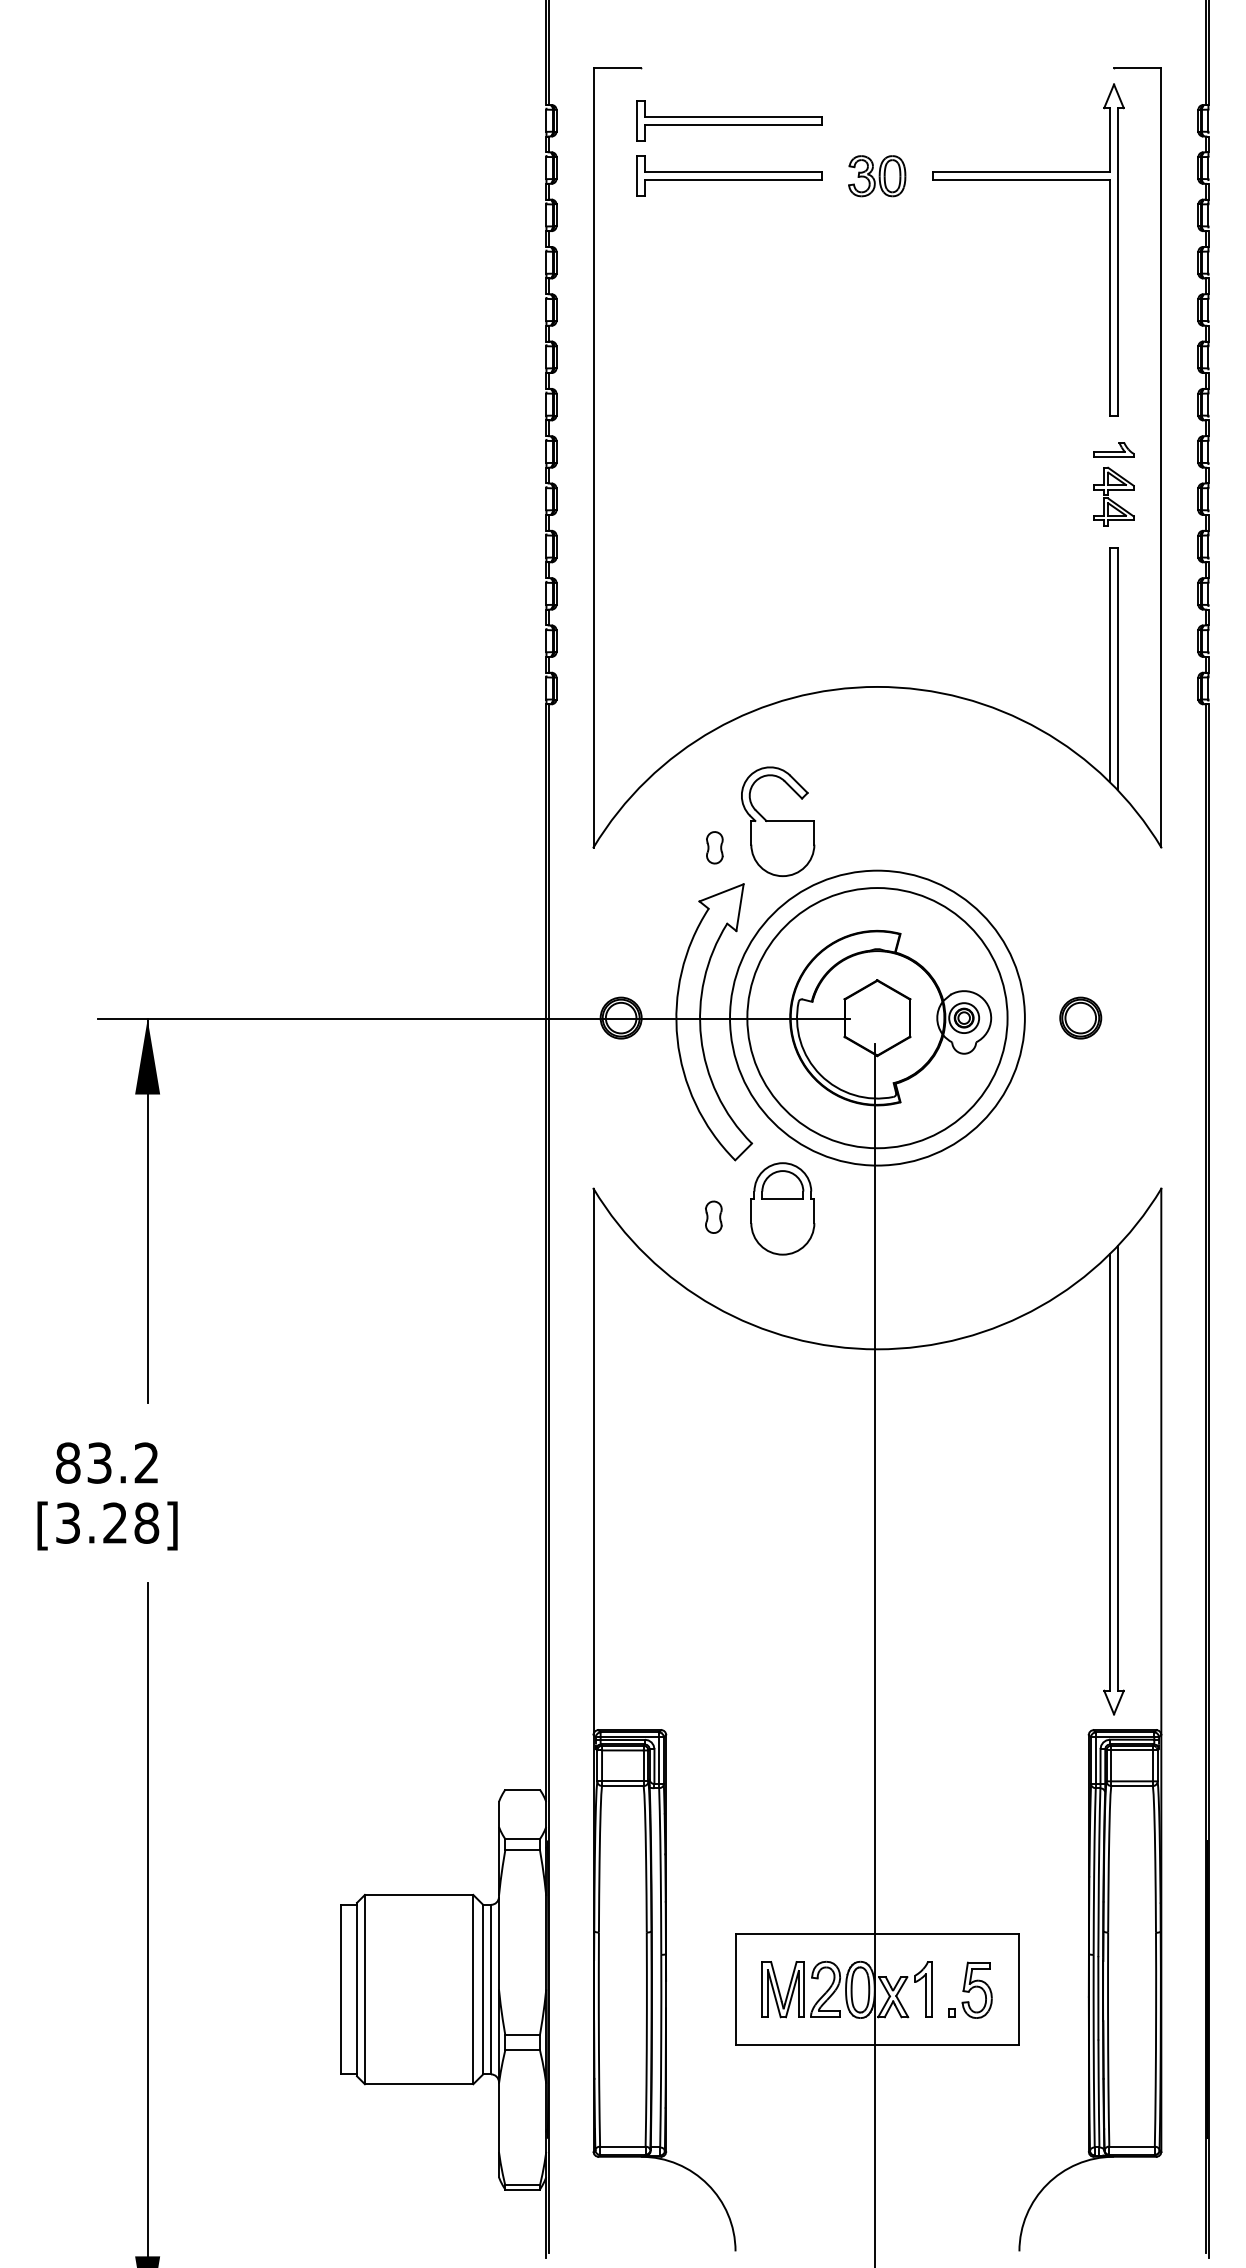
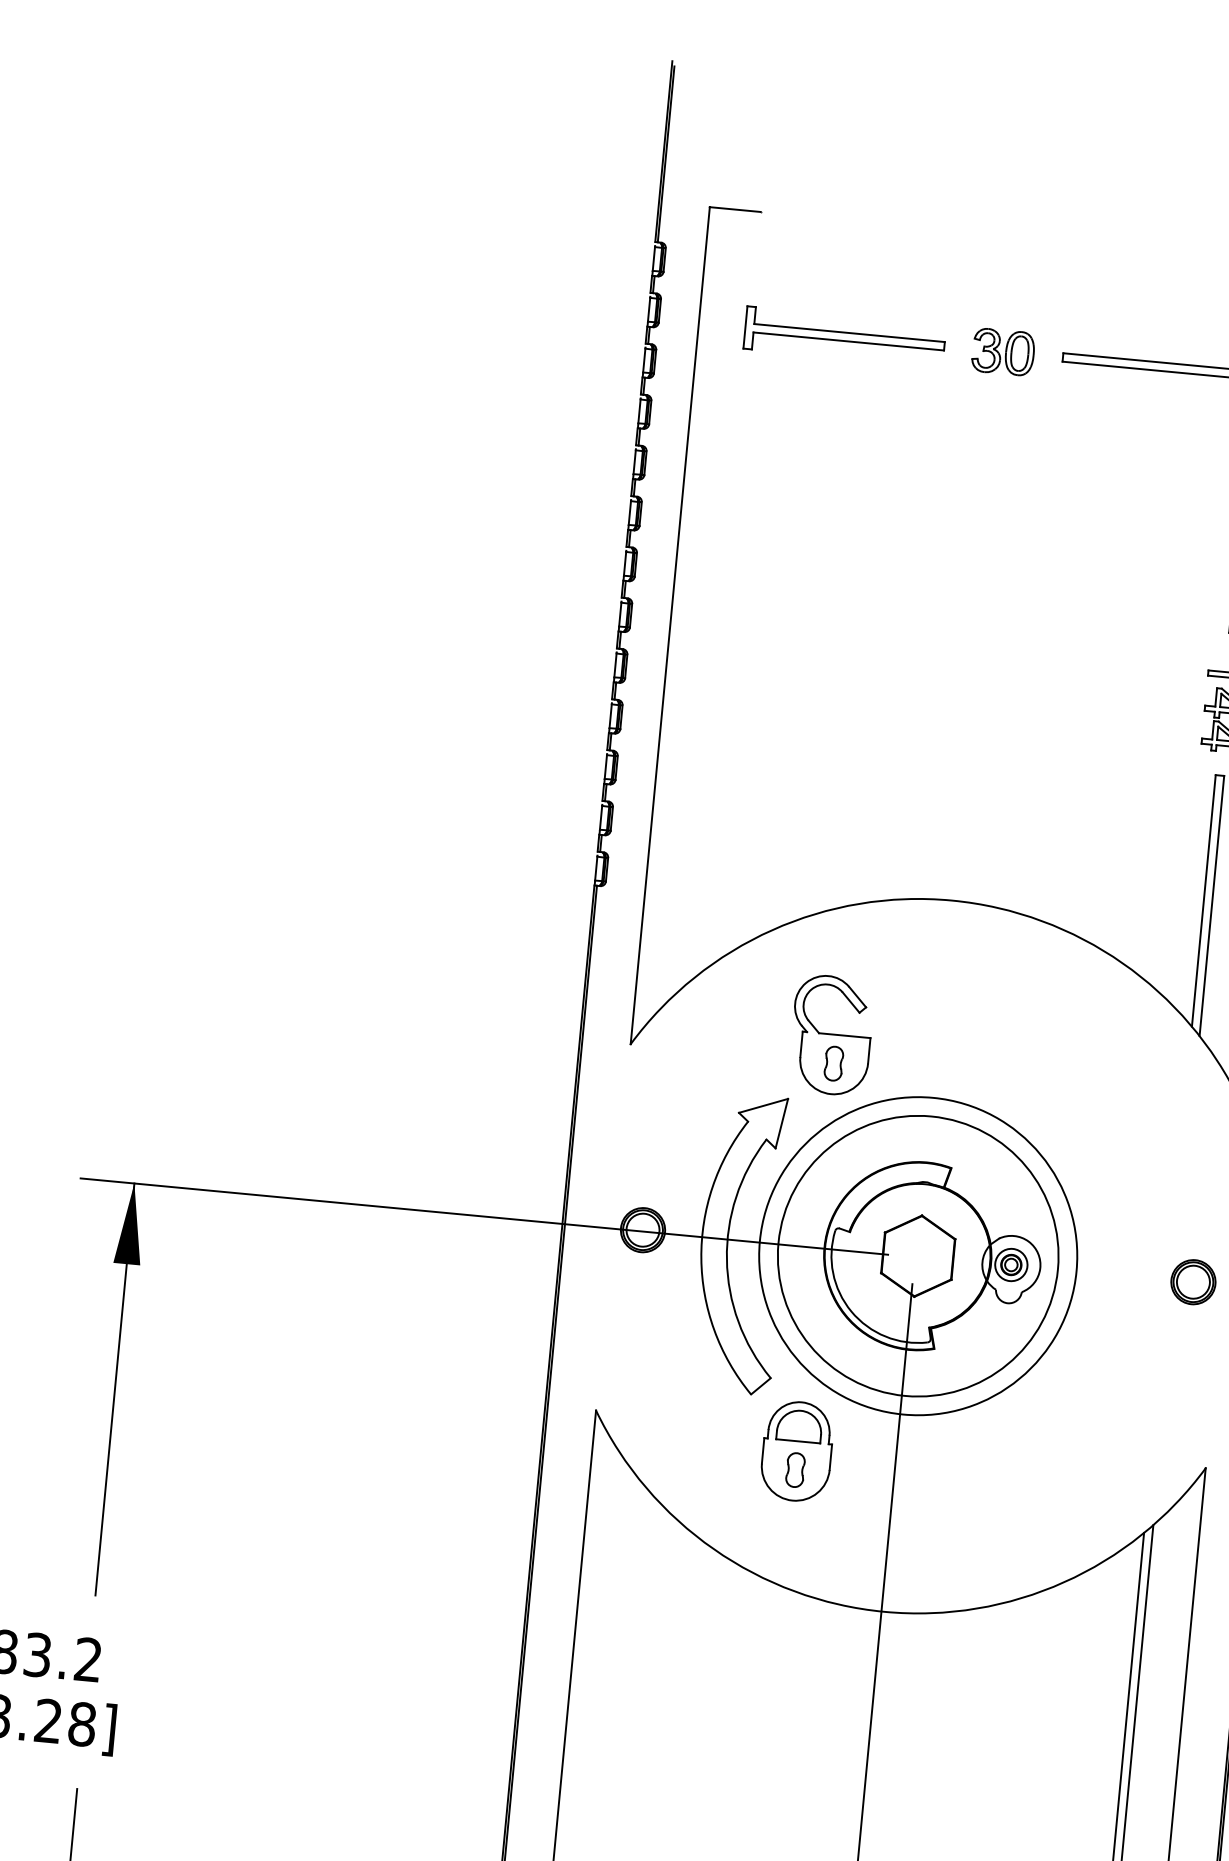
part: (729, 120) -> (850, 277), removed
part: (714, 847) -> (833, 1063), moved
part: (1080, 1017) -> (1193, 1281), moved
part: (713, 1216) -> (795, 1469), moved

